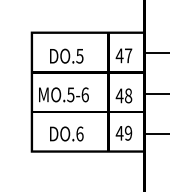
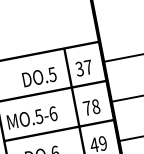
text: (66, 55) -> (39, 76), moved
text: (119, 55) -> (79, 68), 47 -> 37
text: (119, 95) -> (87, 108), 48 -> 78

